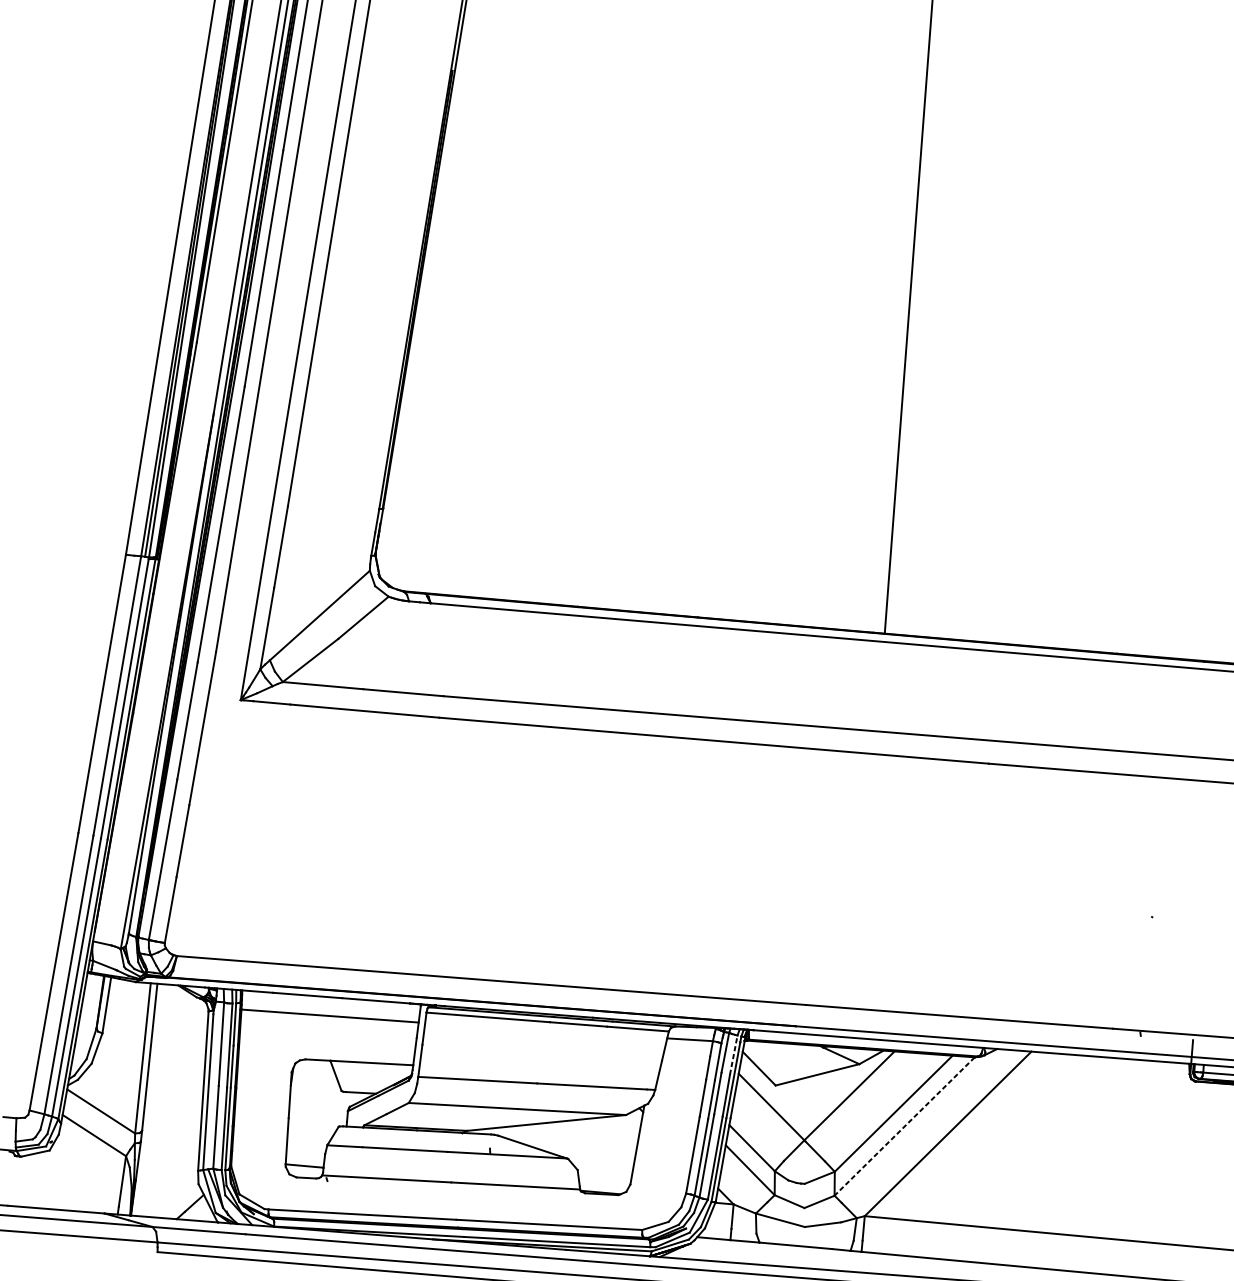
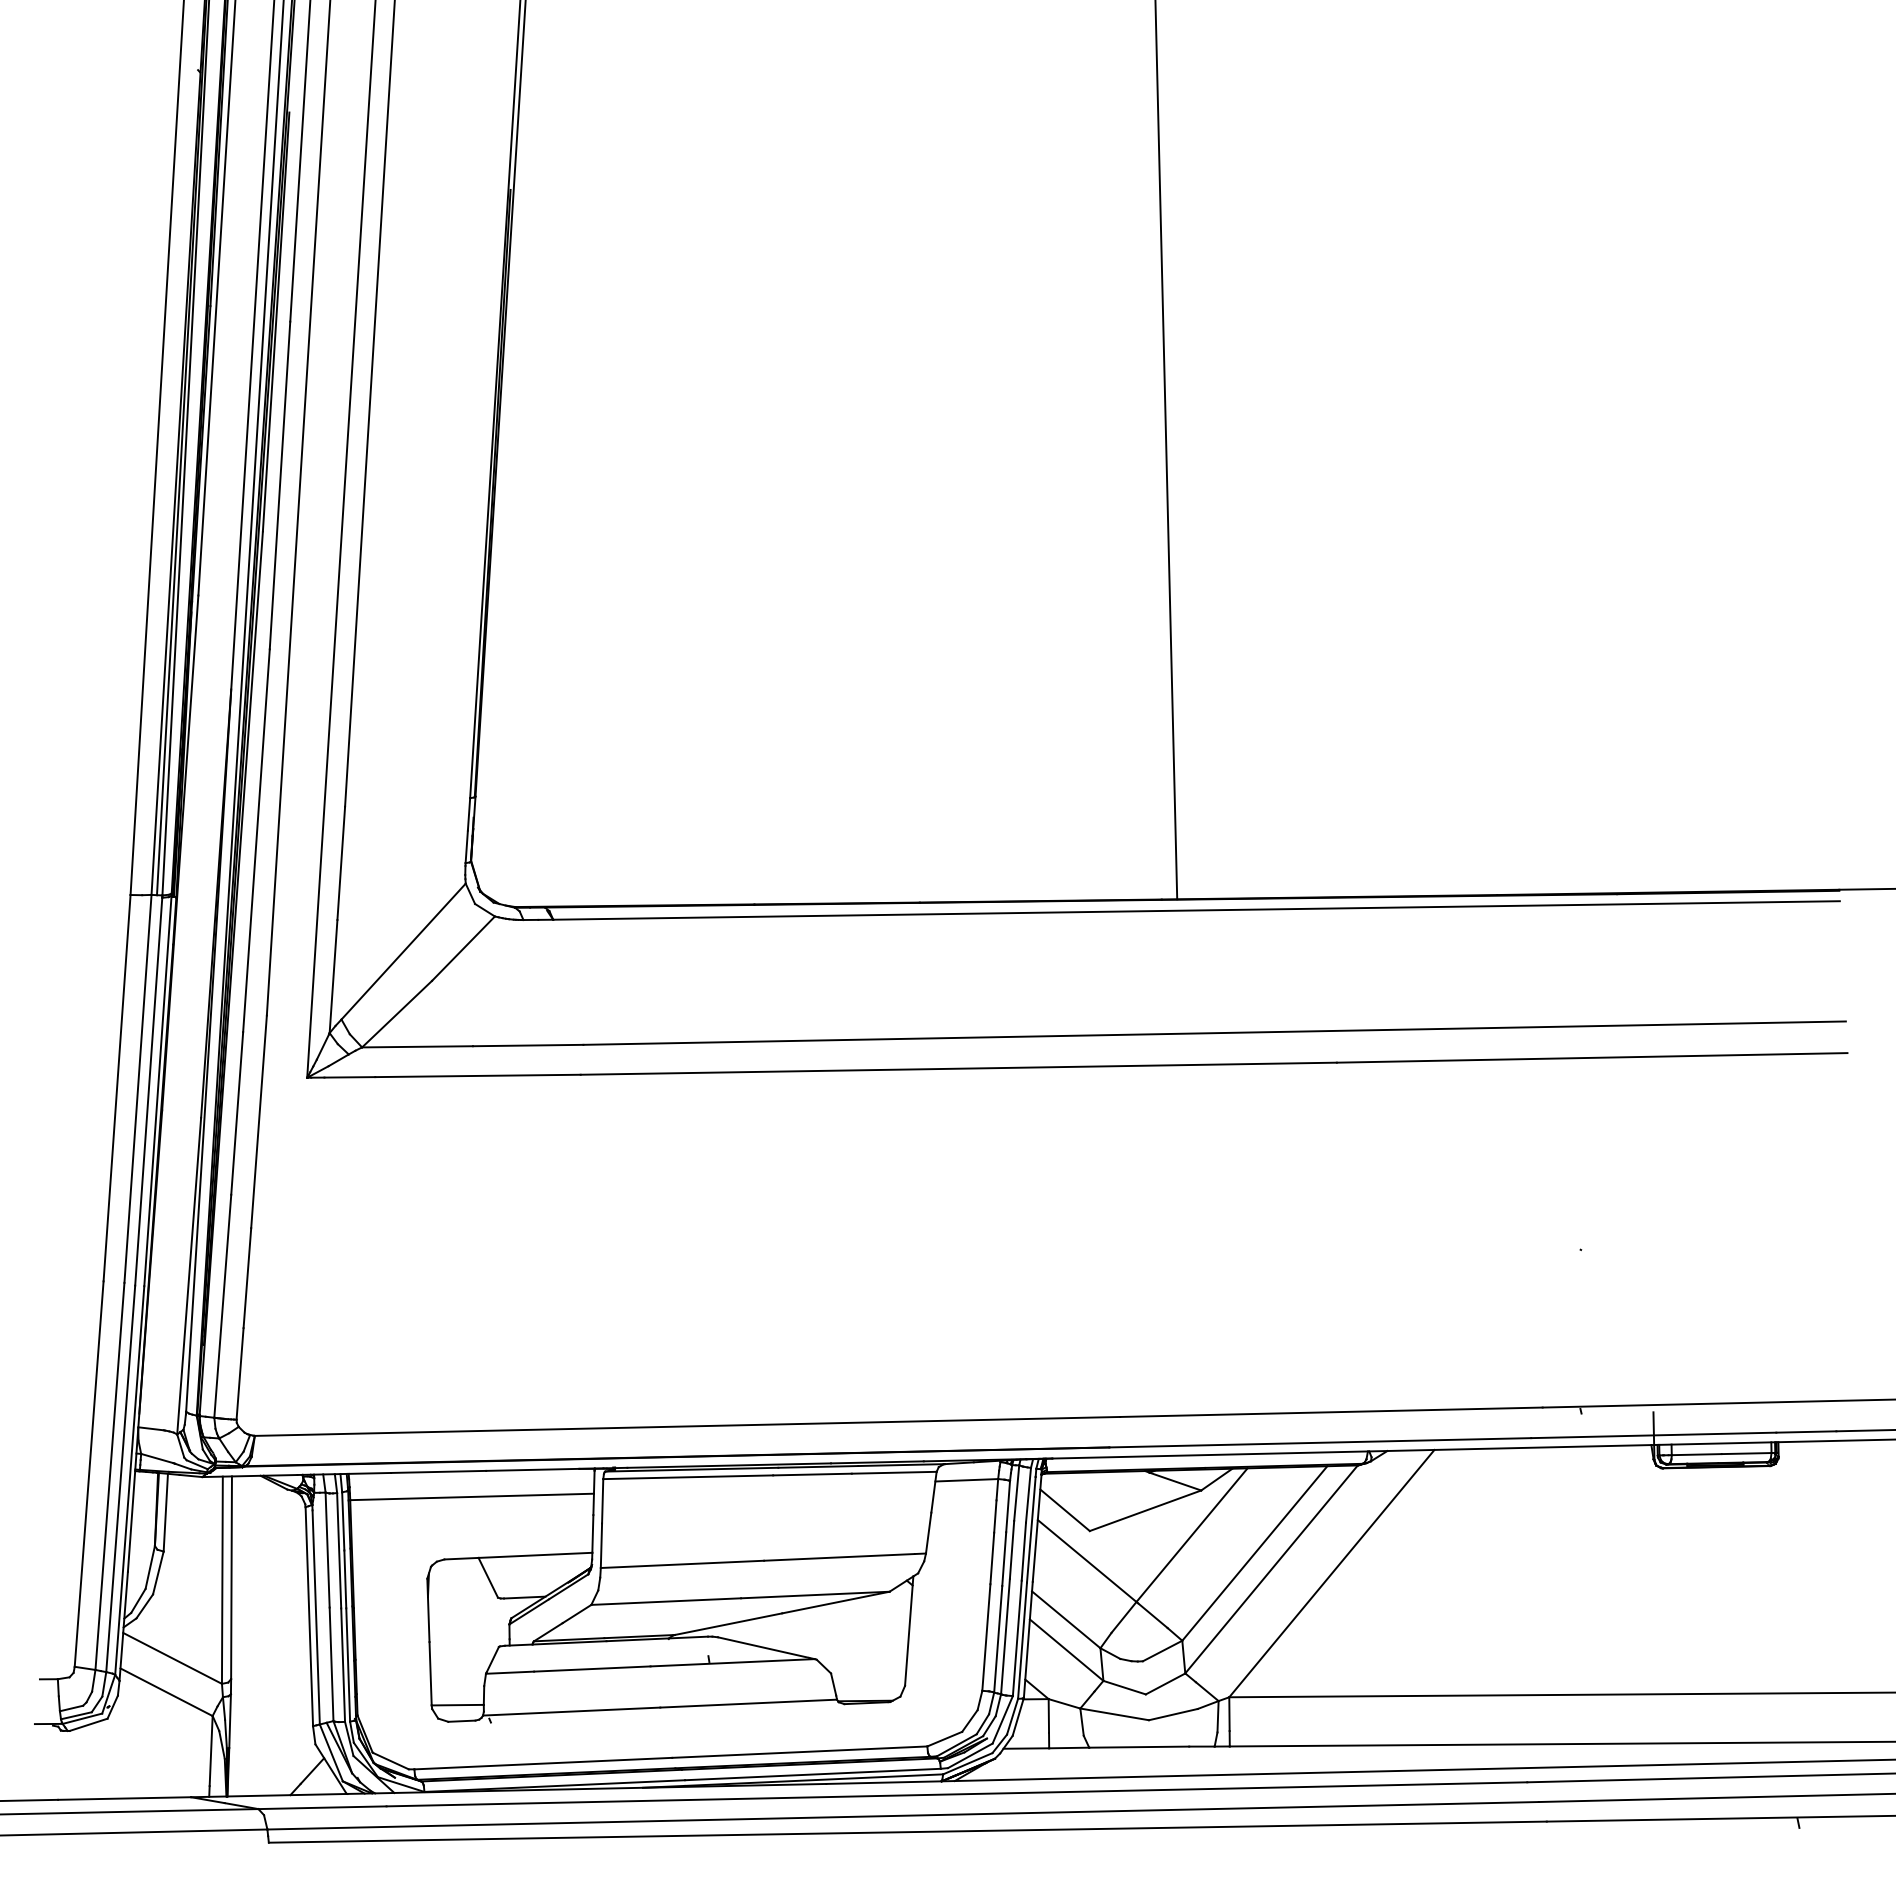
line: (733, 1054) -> (1028, 1494), dashed -> solid
line: (904, 1126) -> (1271, 1569), dashed -> solid

